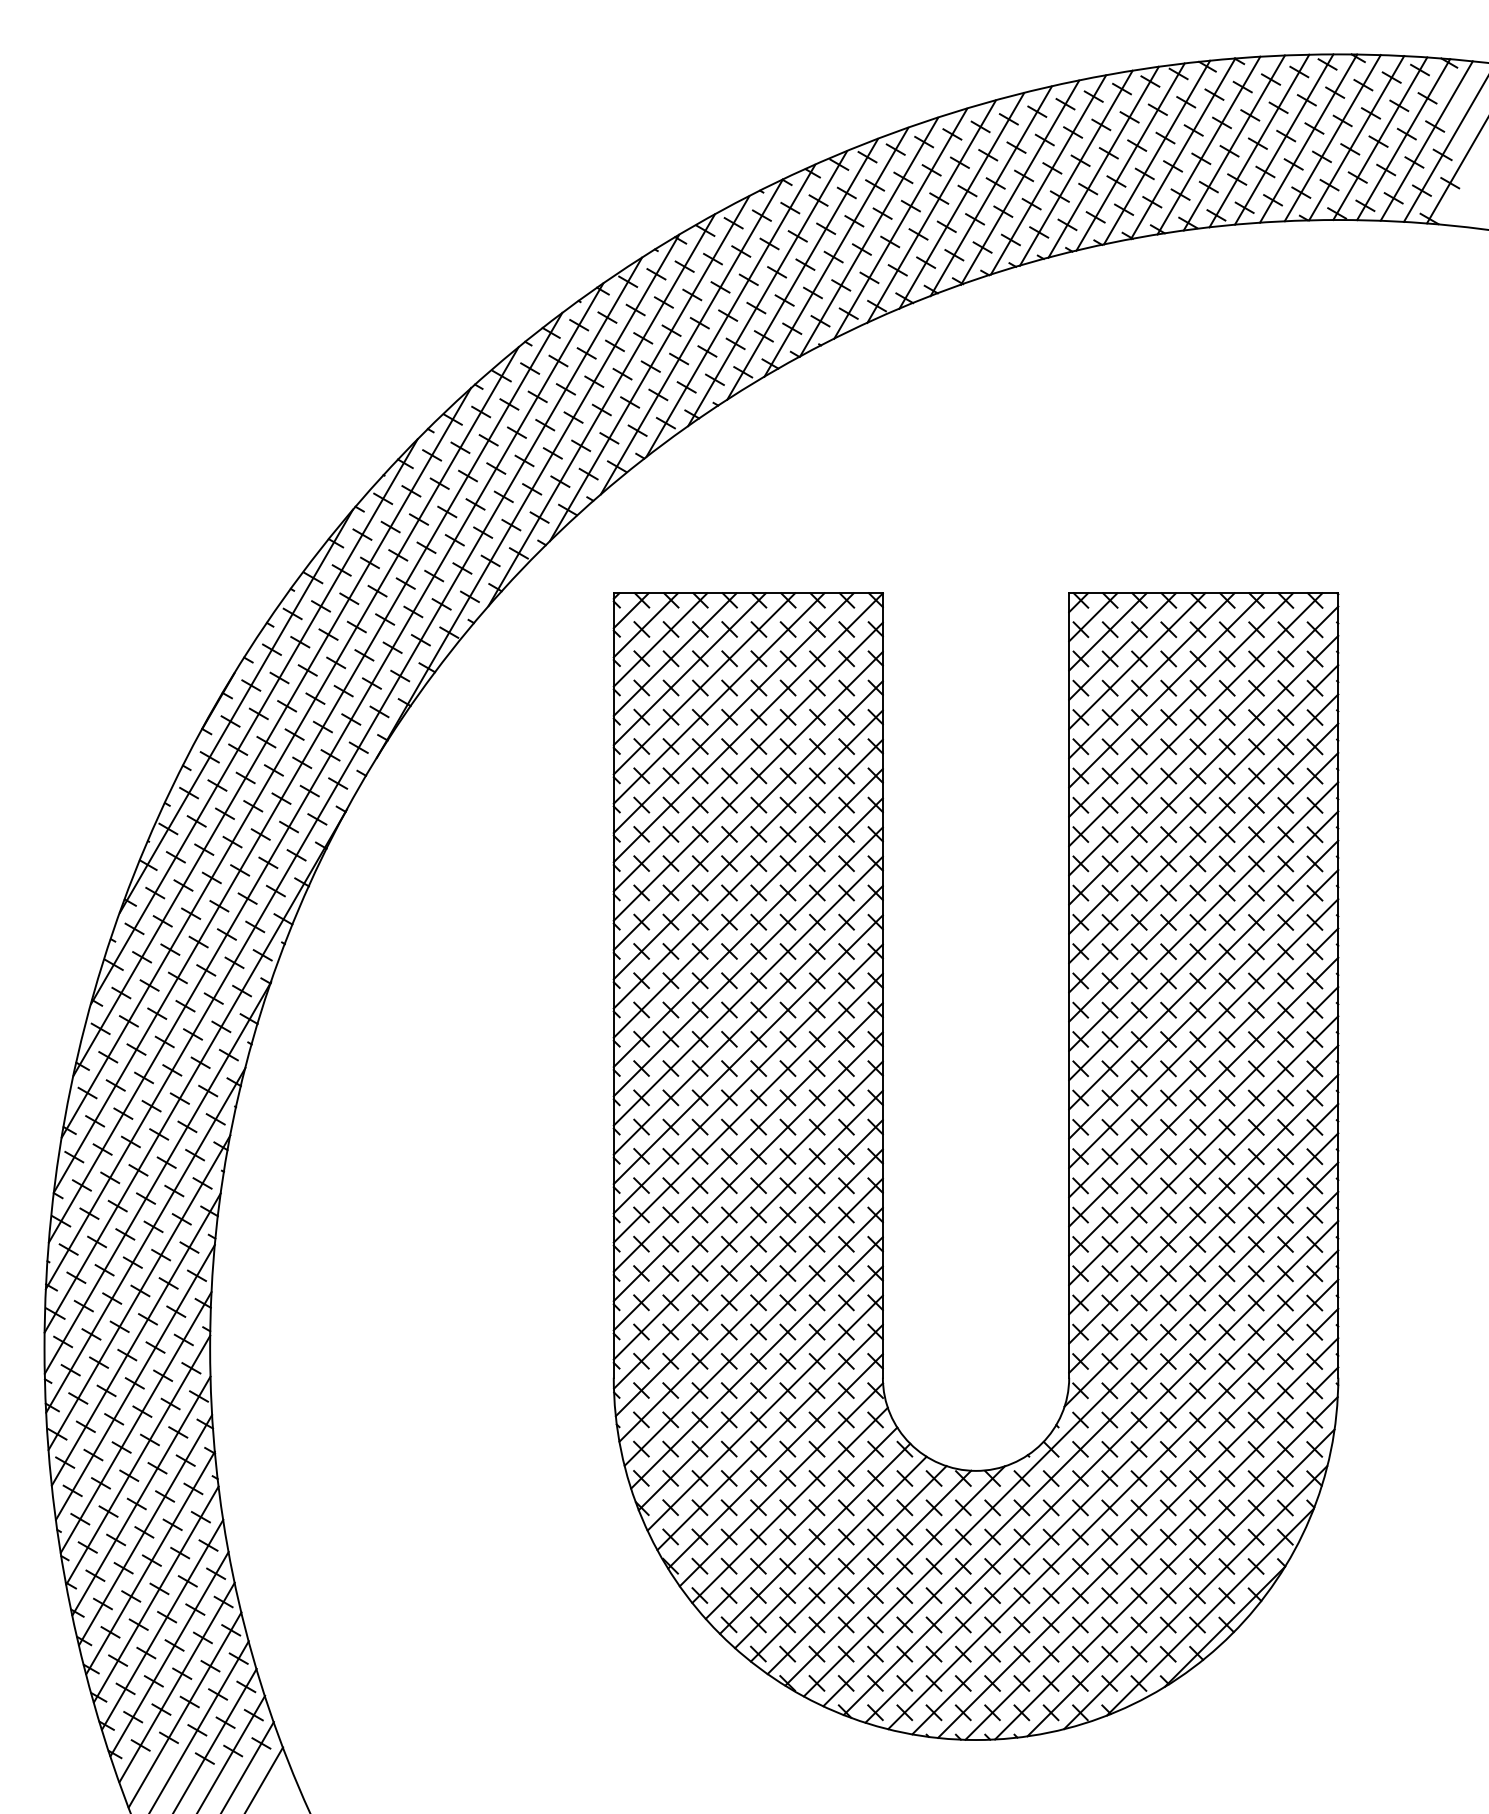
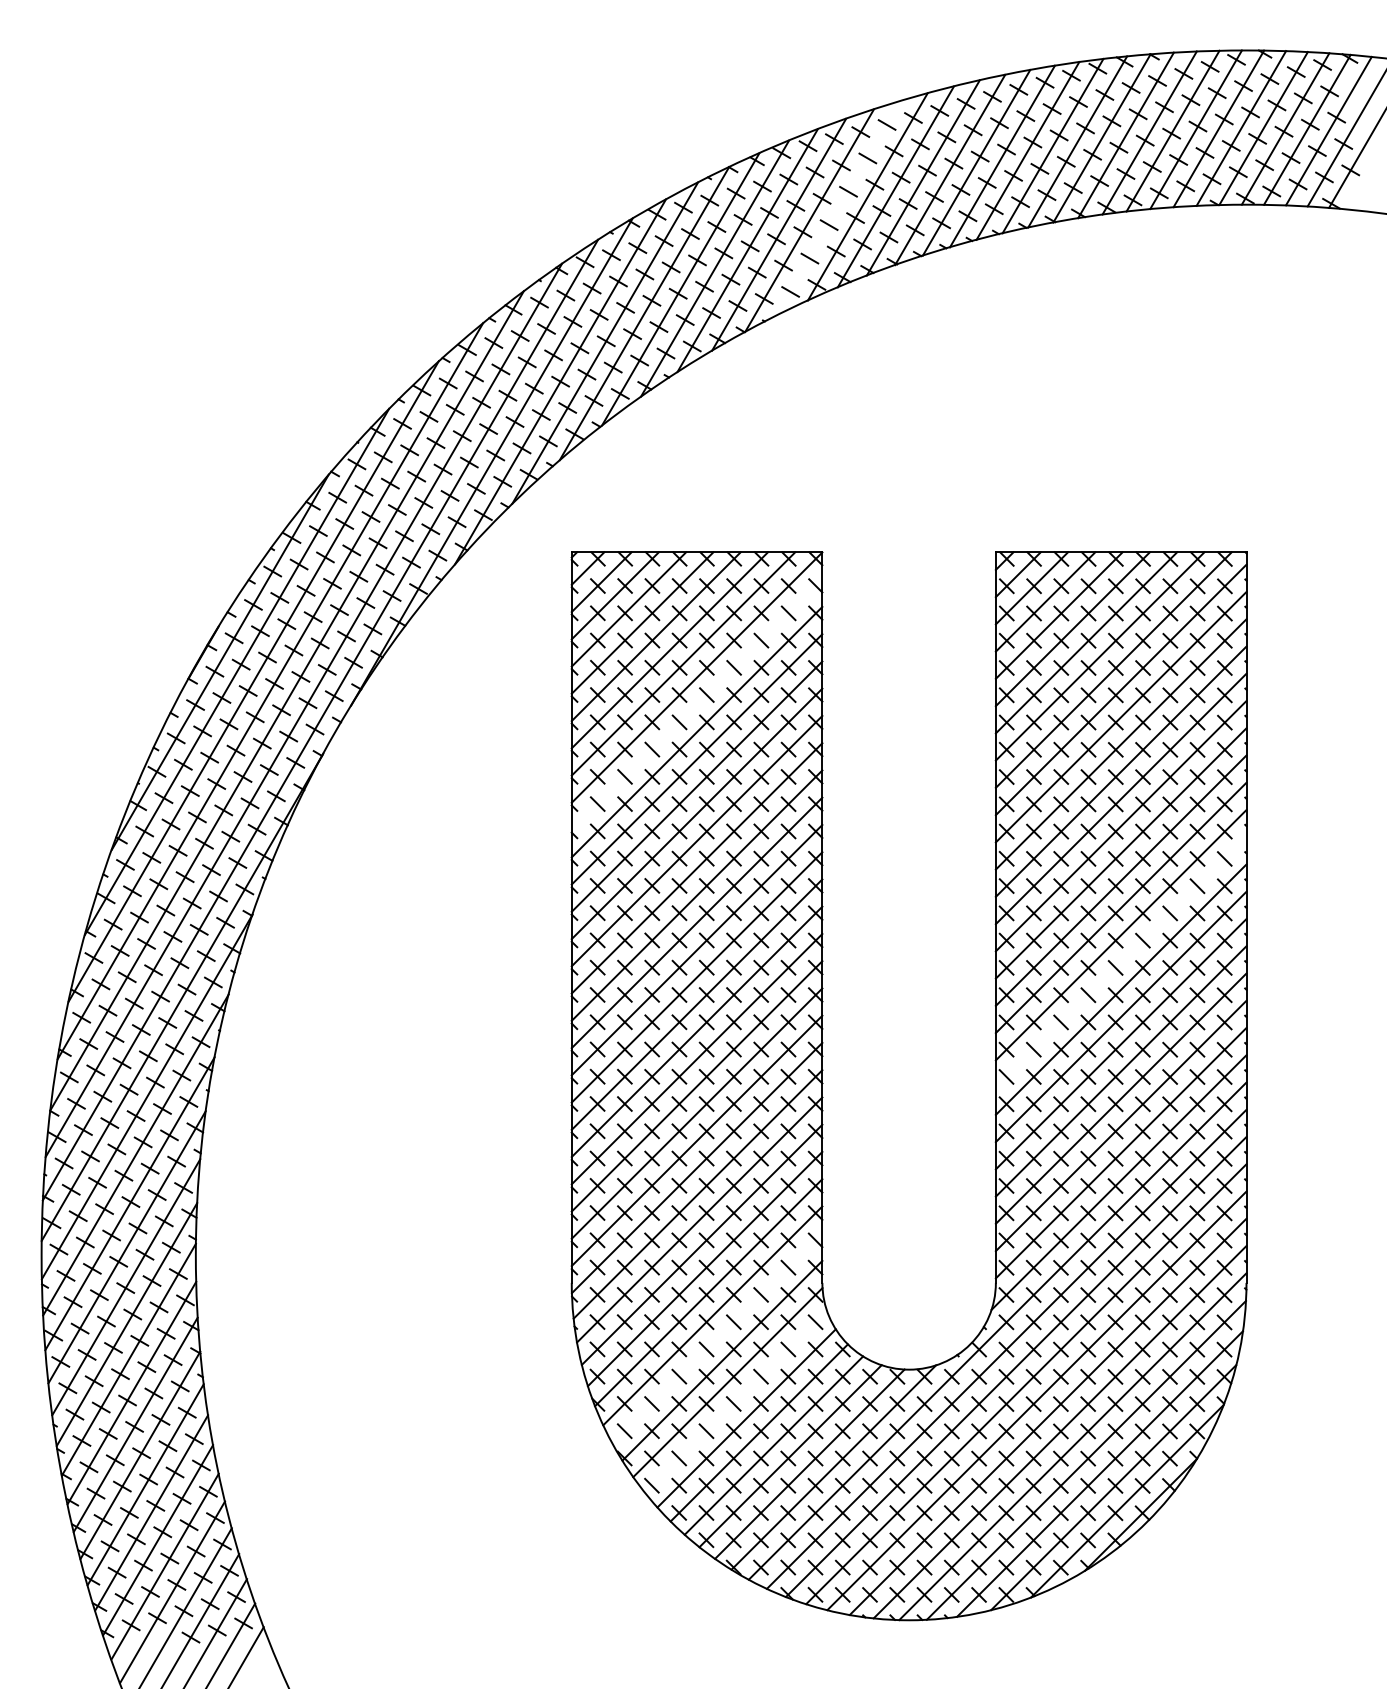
line: (900, 223) -> (838, 207), removed
line: (747, 756) -> (696, 704), removed
line: (1203, 1033) -> (1120, 962), removed
line: (769, 1437) -> (716, 1338), removed
line: (789, 1504) -> (735, 1400), removed

